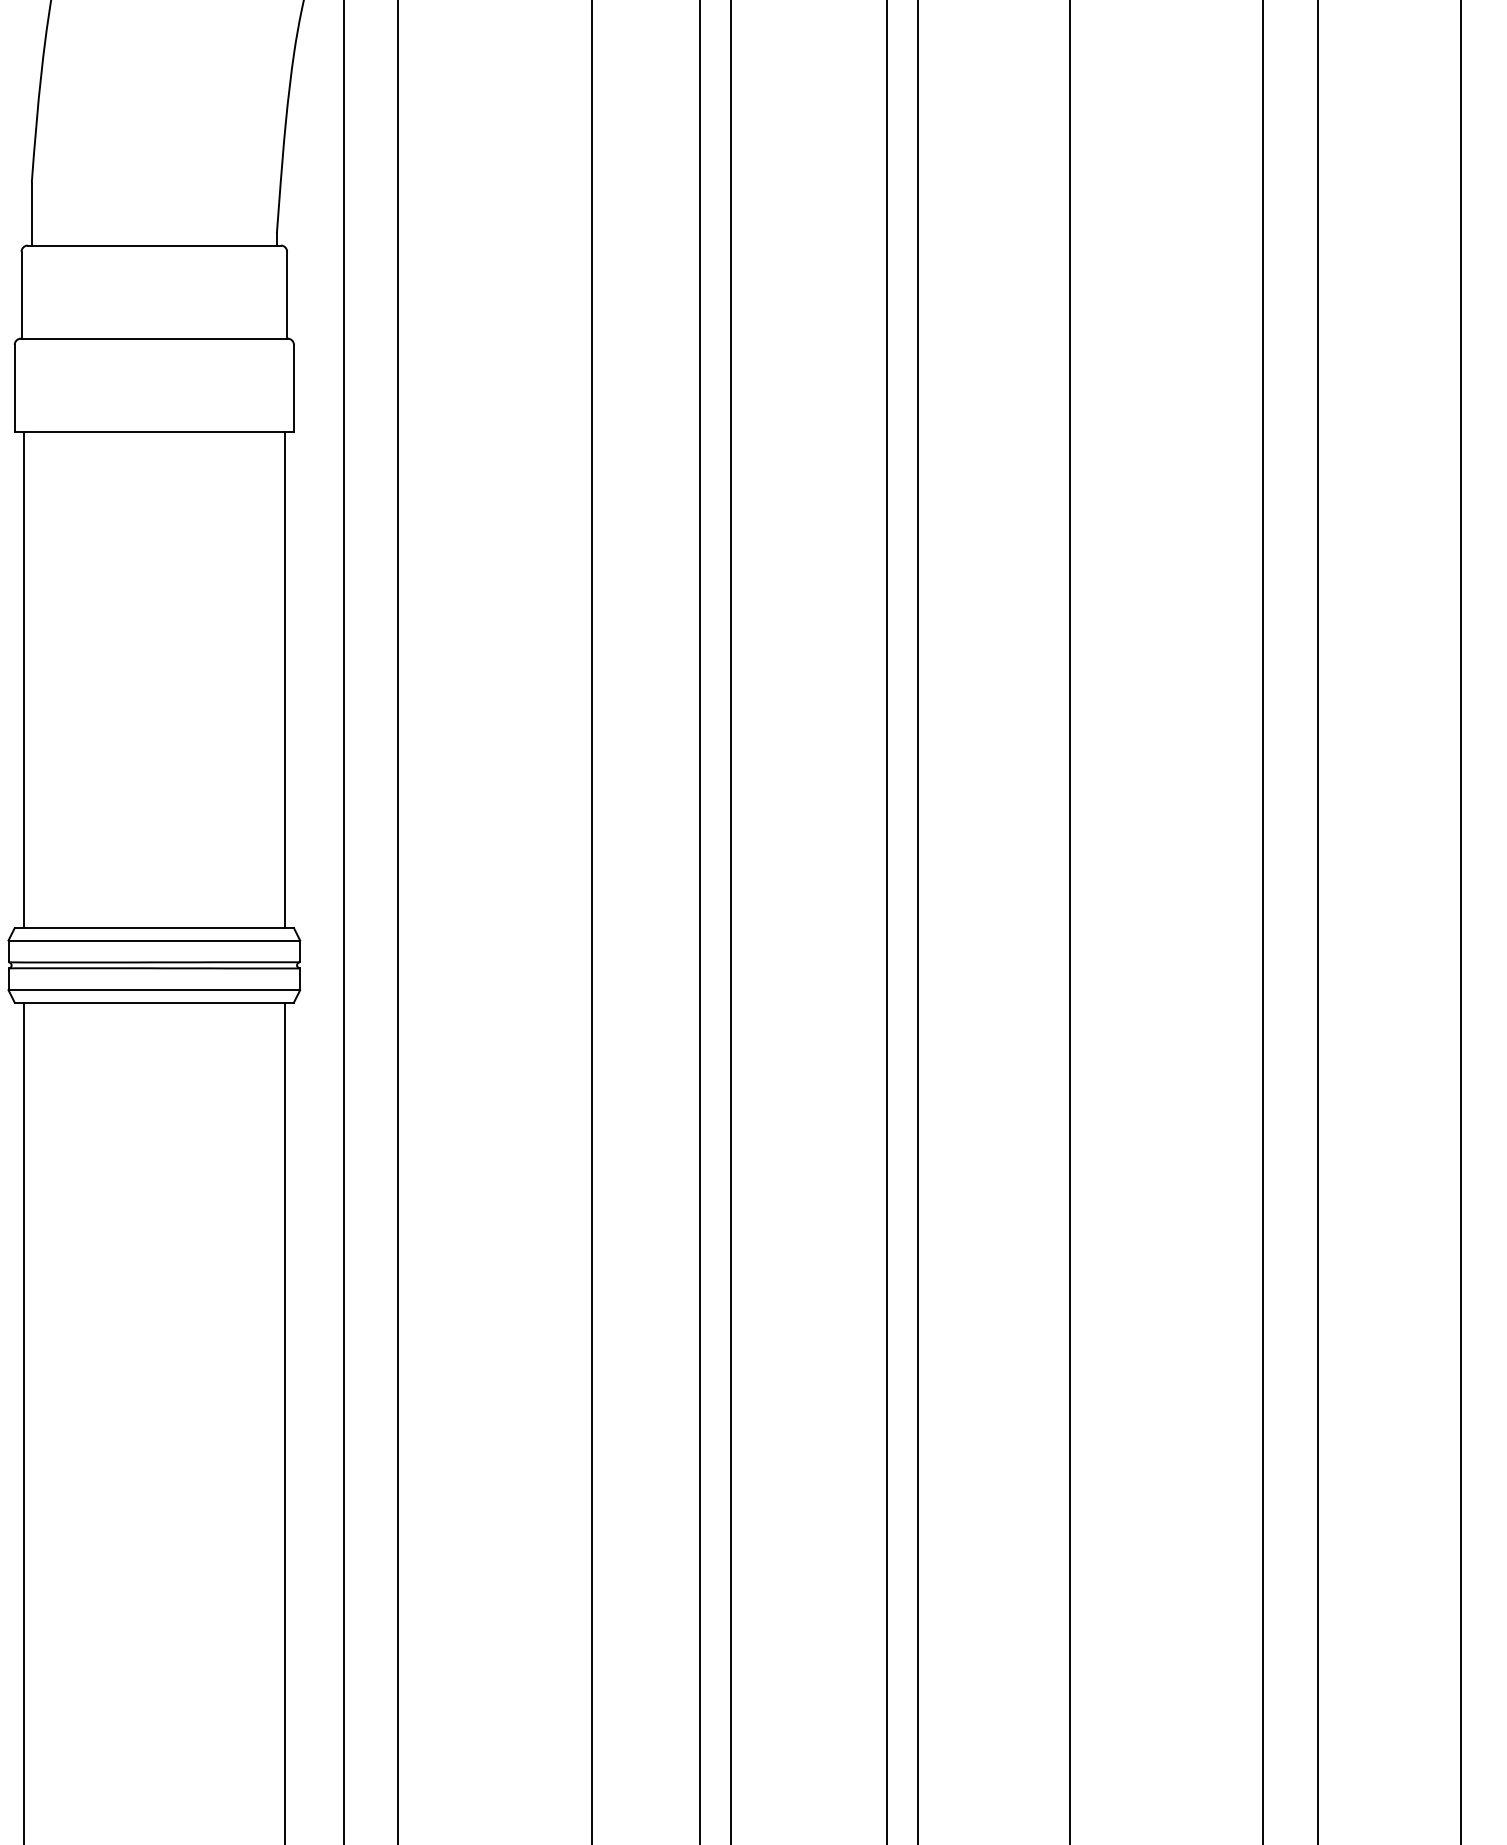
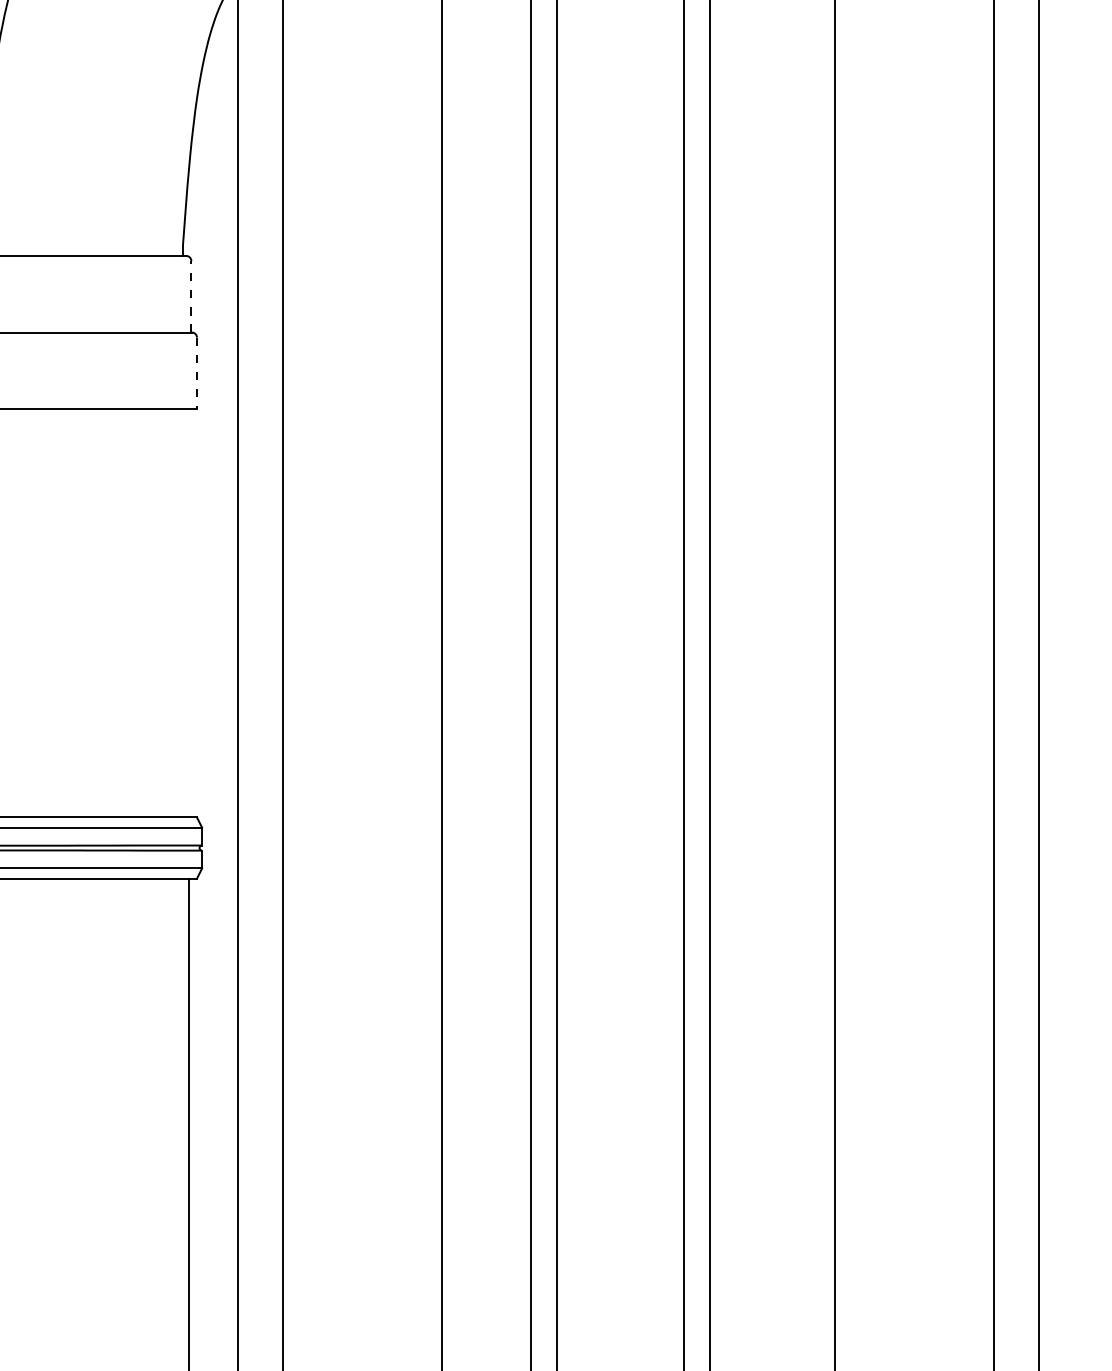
line: (287, 294) -> (191, 296), solid -> dashed
line: (293, 388) -> (196, 373), solid -> dashed
line: (284, 679) -> (189, 612), removed

